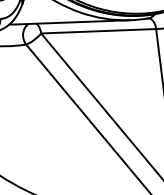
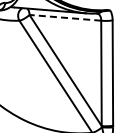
line: (98, 30) -> (65, 17), solid -> dashed

